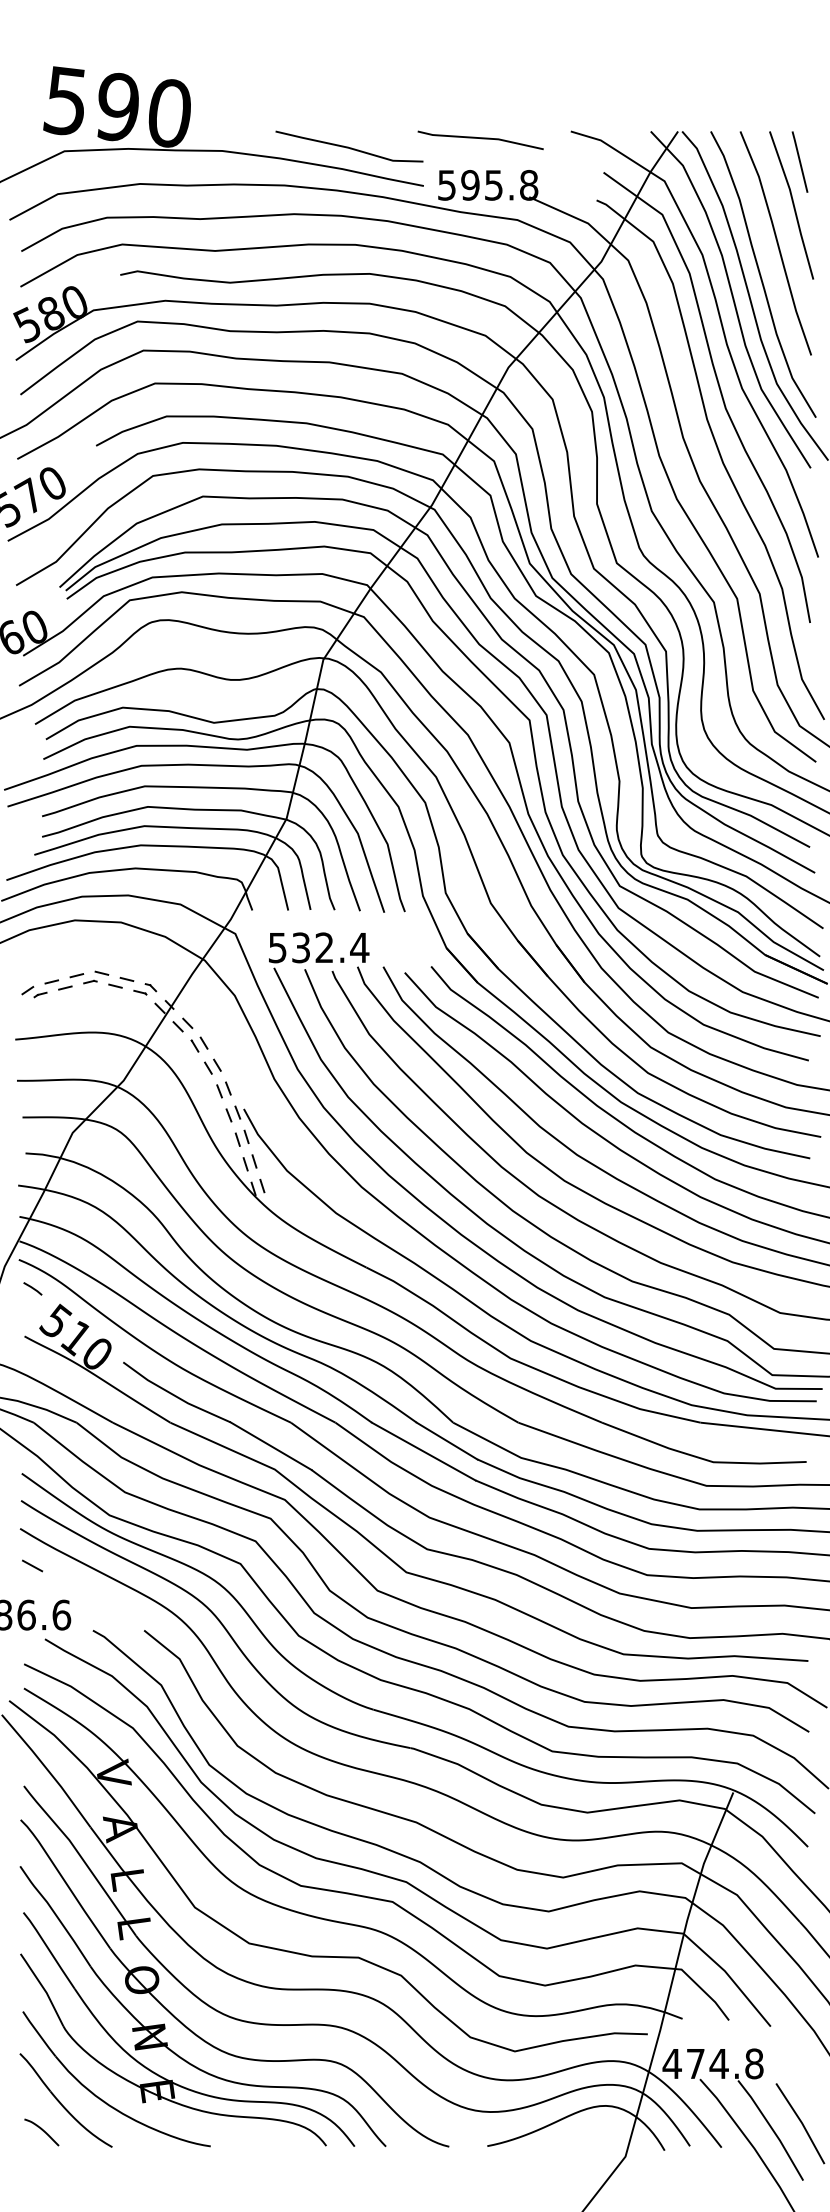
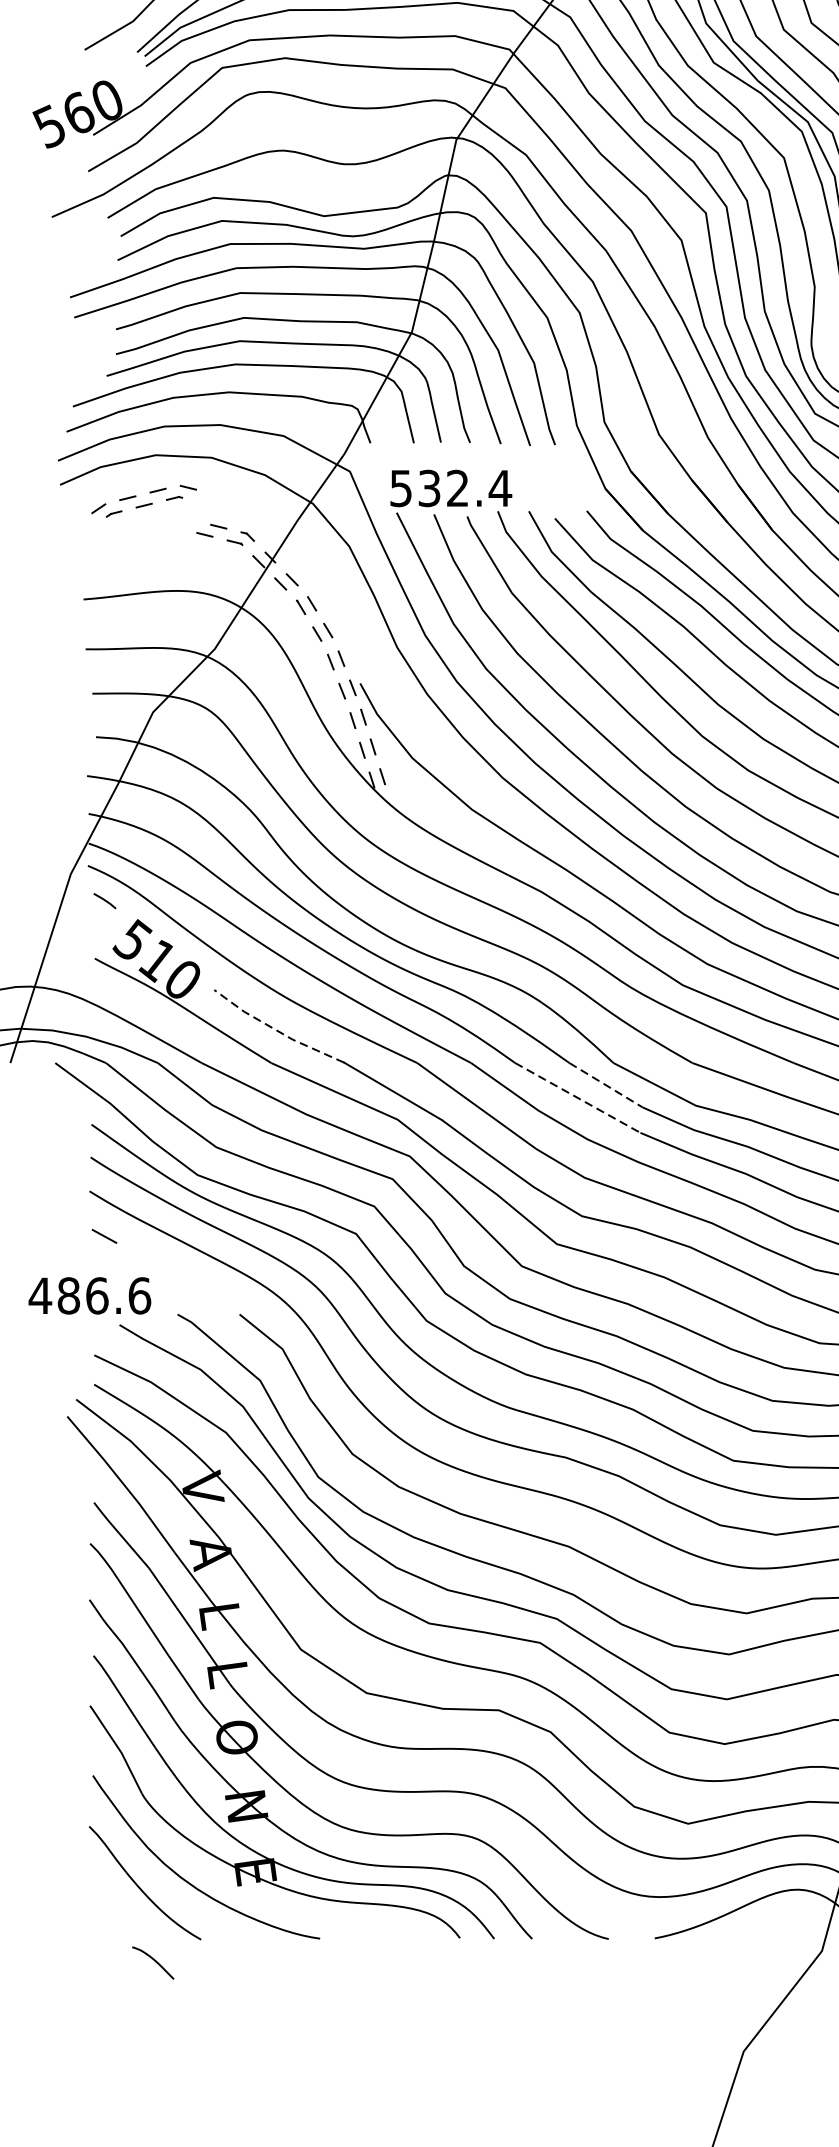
part: (65, 984) -> (144, 501), moved
line: (174, 1395) -> (276, 1030), solid -> dashed
line: (447, 1441) -> (606, 1085), solid -> dashed
line: (424, 1451) -> (578, 1097), solid -> dashed
curve: (42, 2131) -> (154, 1961), moved

